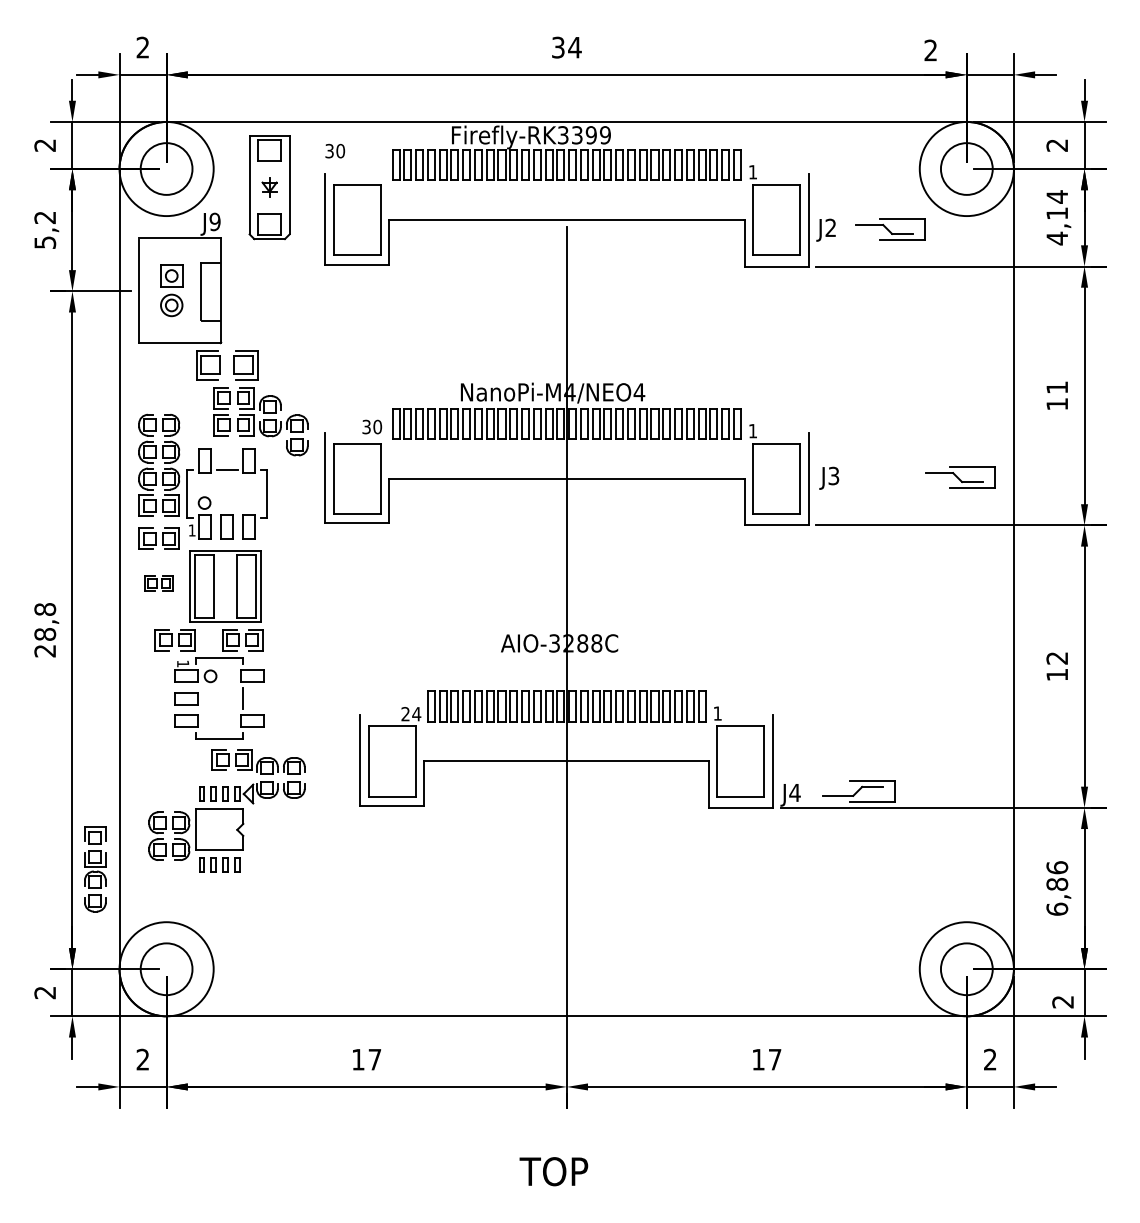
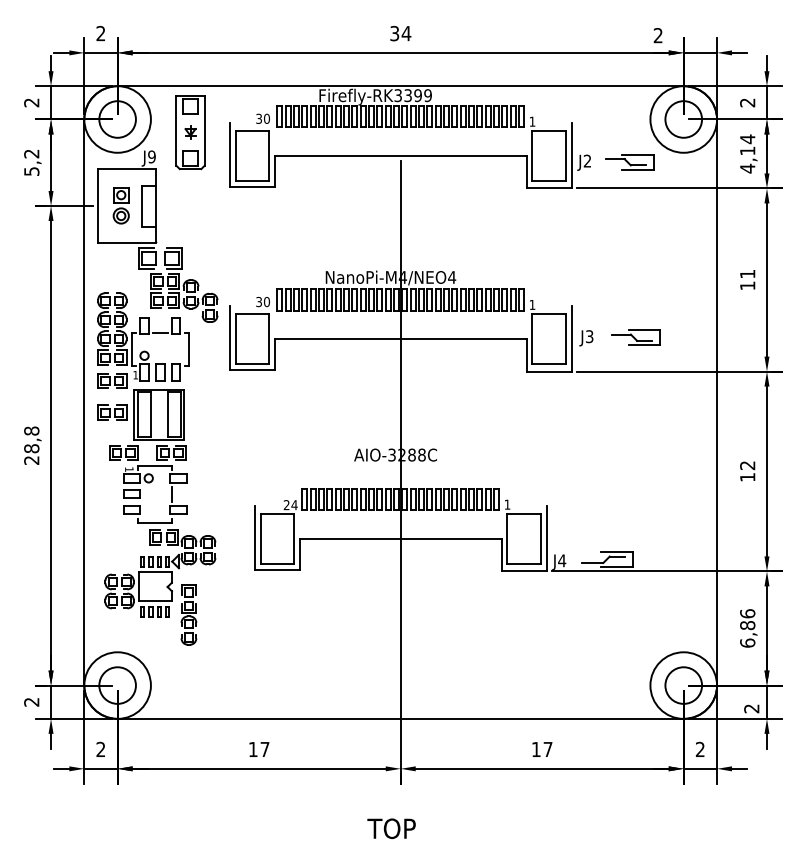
text: (335, 150) -> (263, 118), moved
part: (960, 477) -> (636, 337), moved
part: (158, 583) -> (111, 412), size x1.43
part: (95, 869) -> (189, 615), moved

